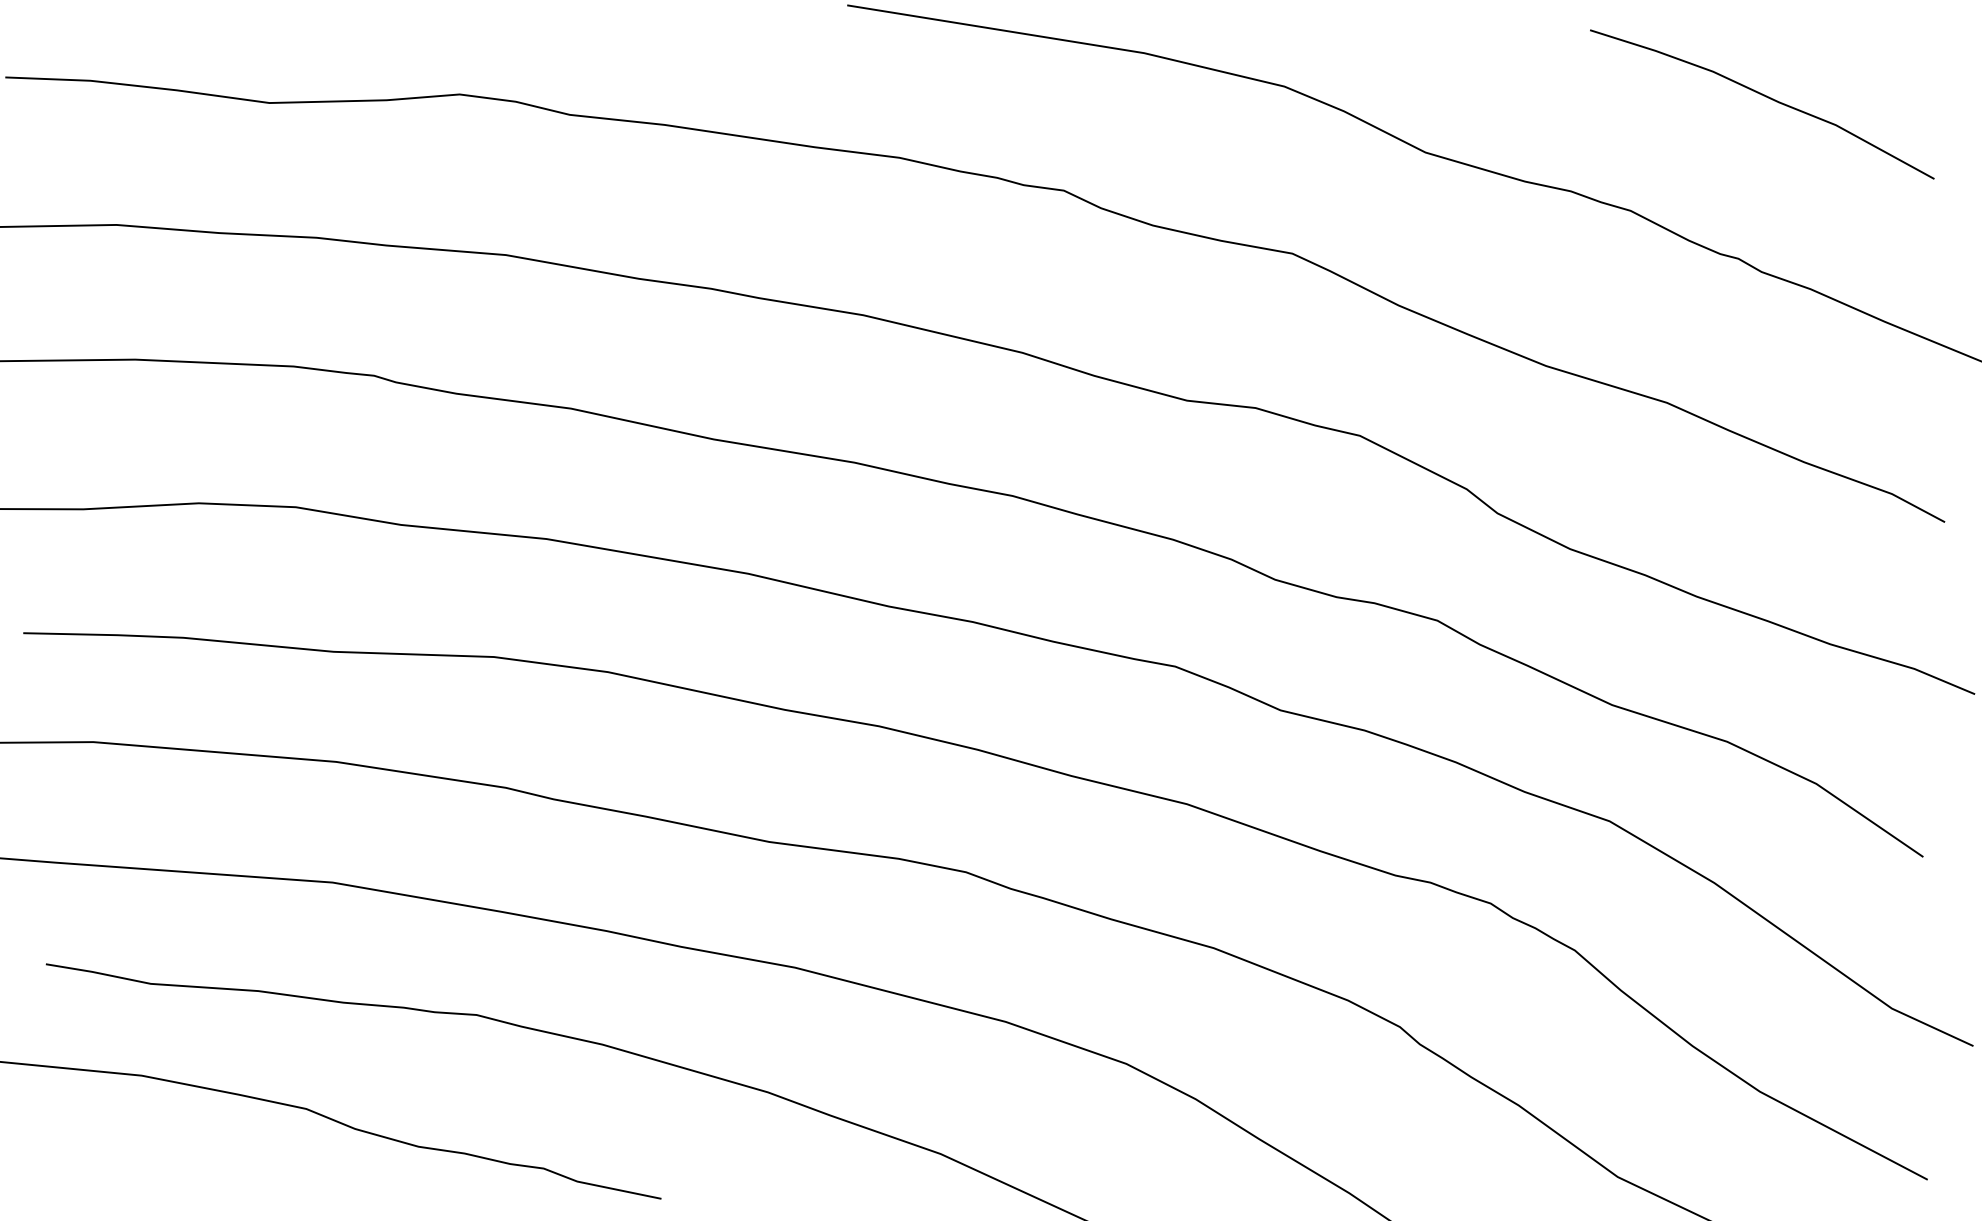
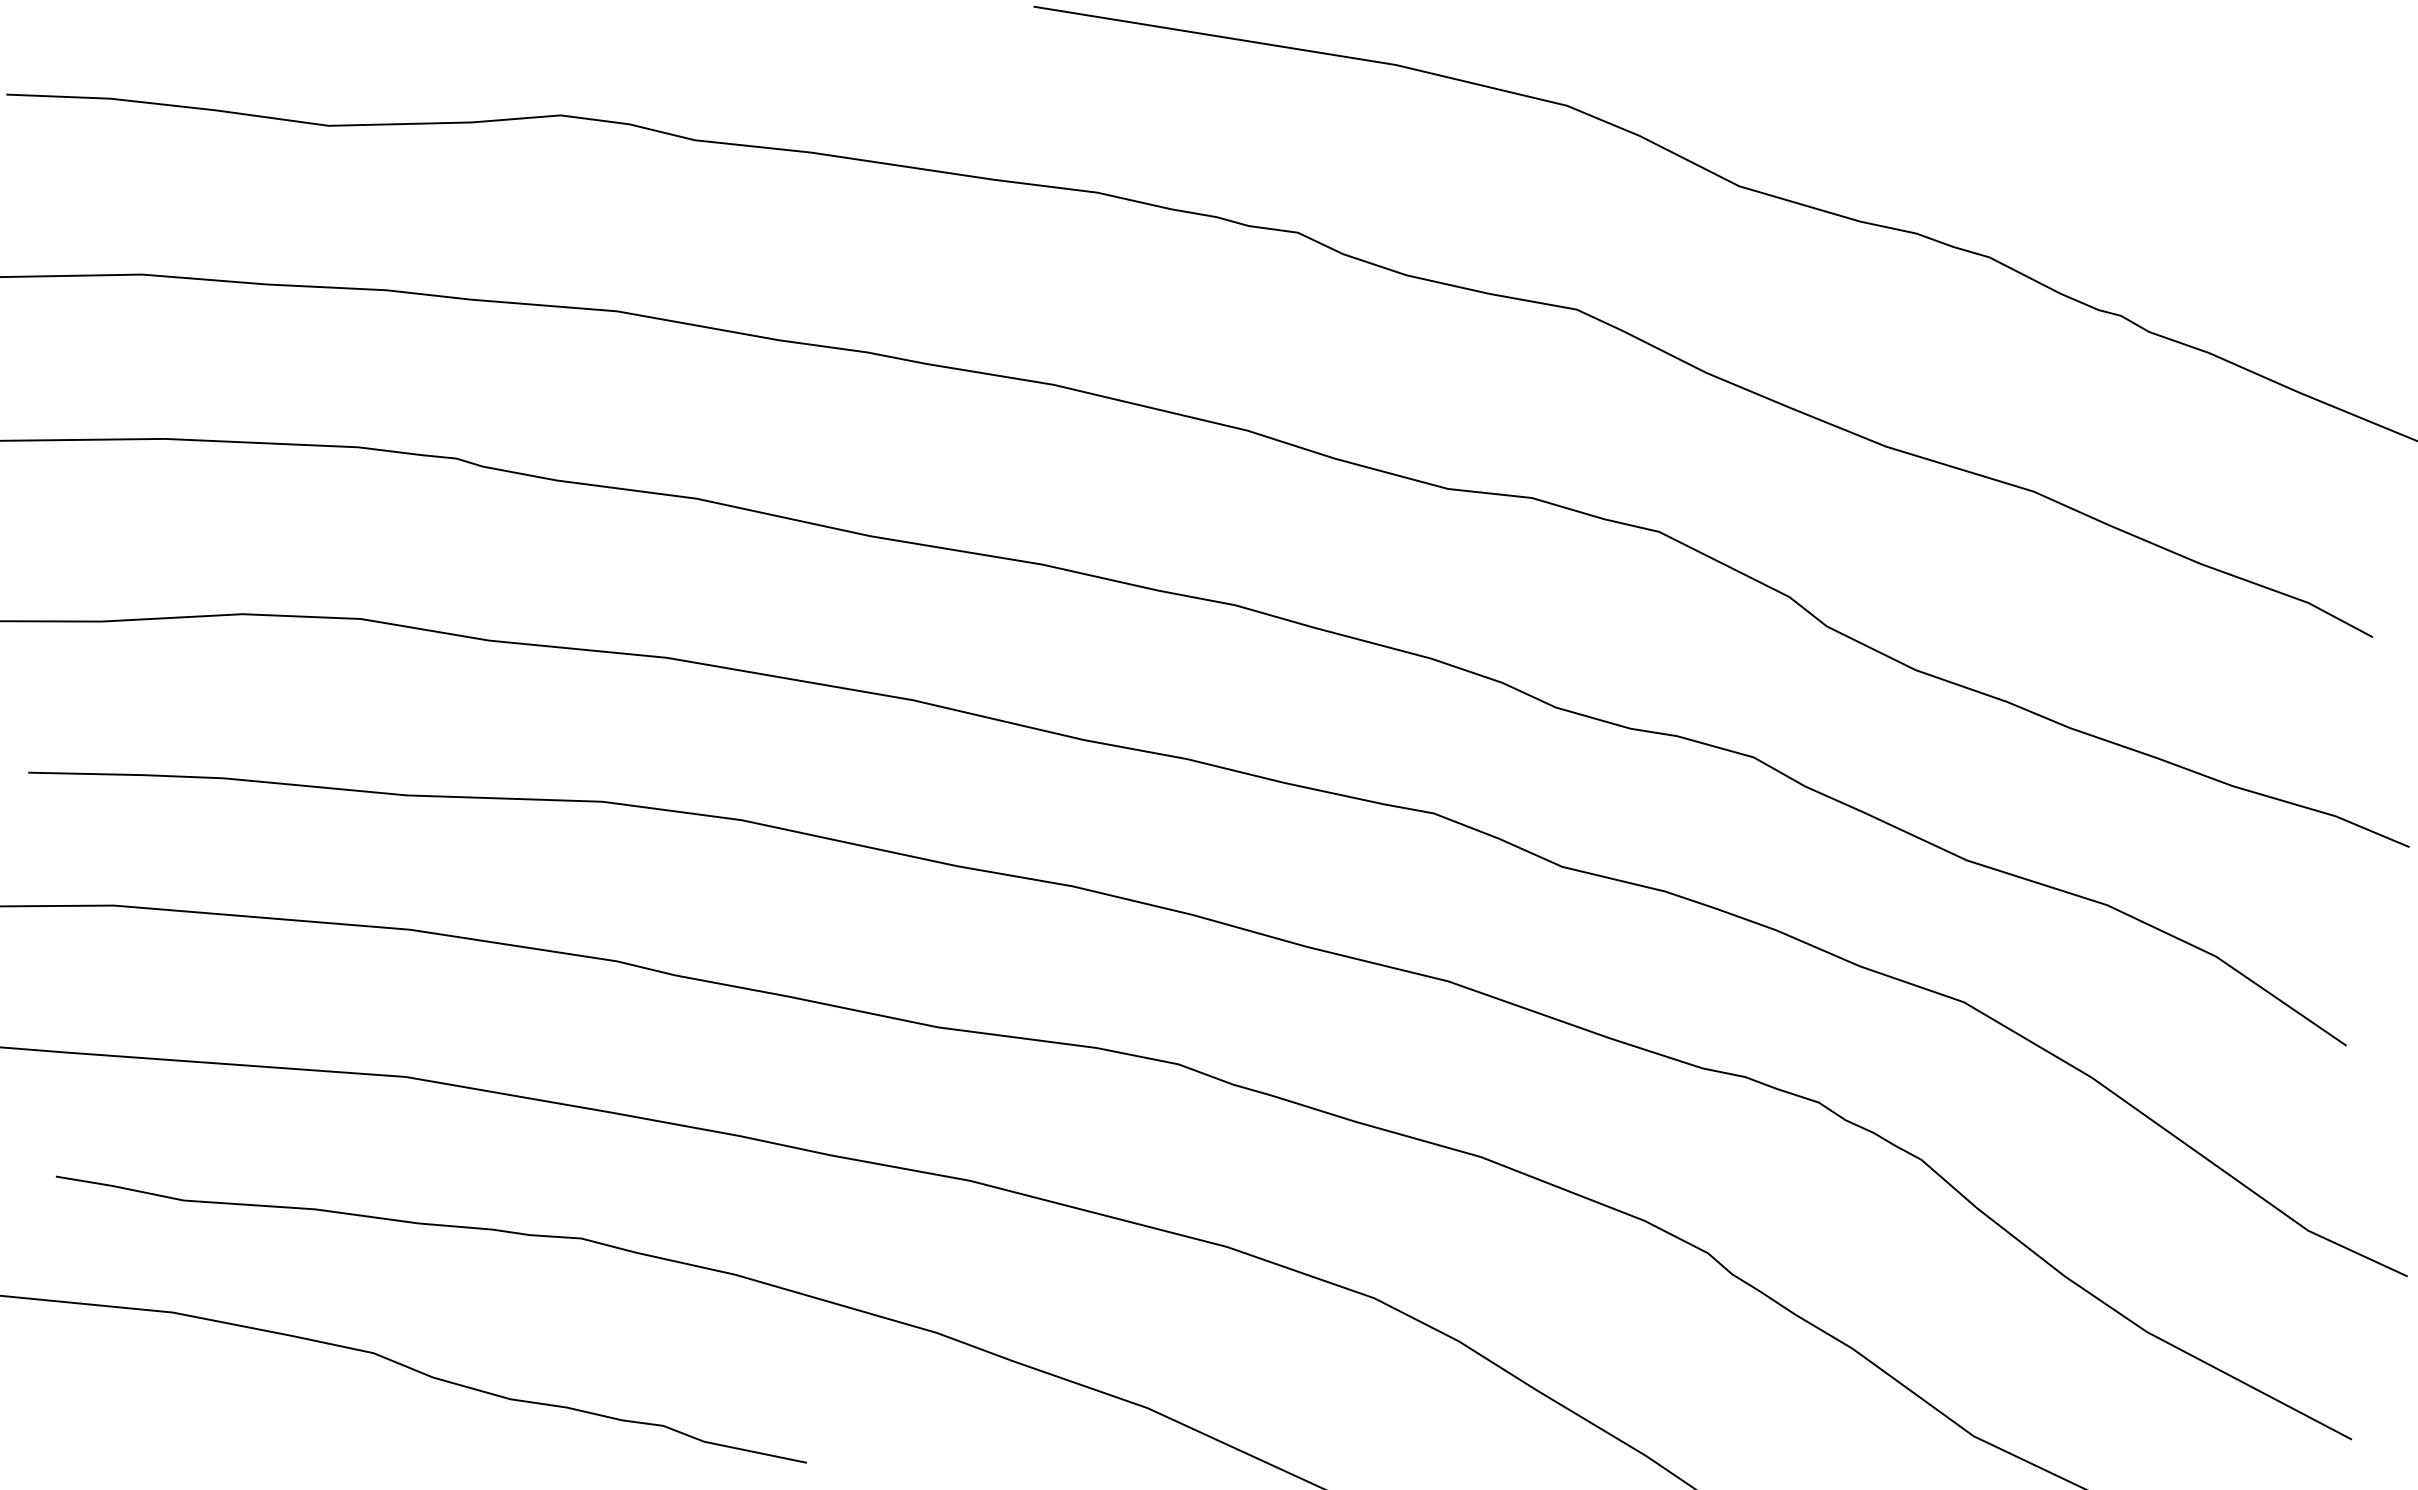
curve: (1765, 97) -> (2153, 119), removed

